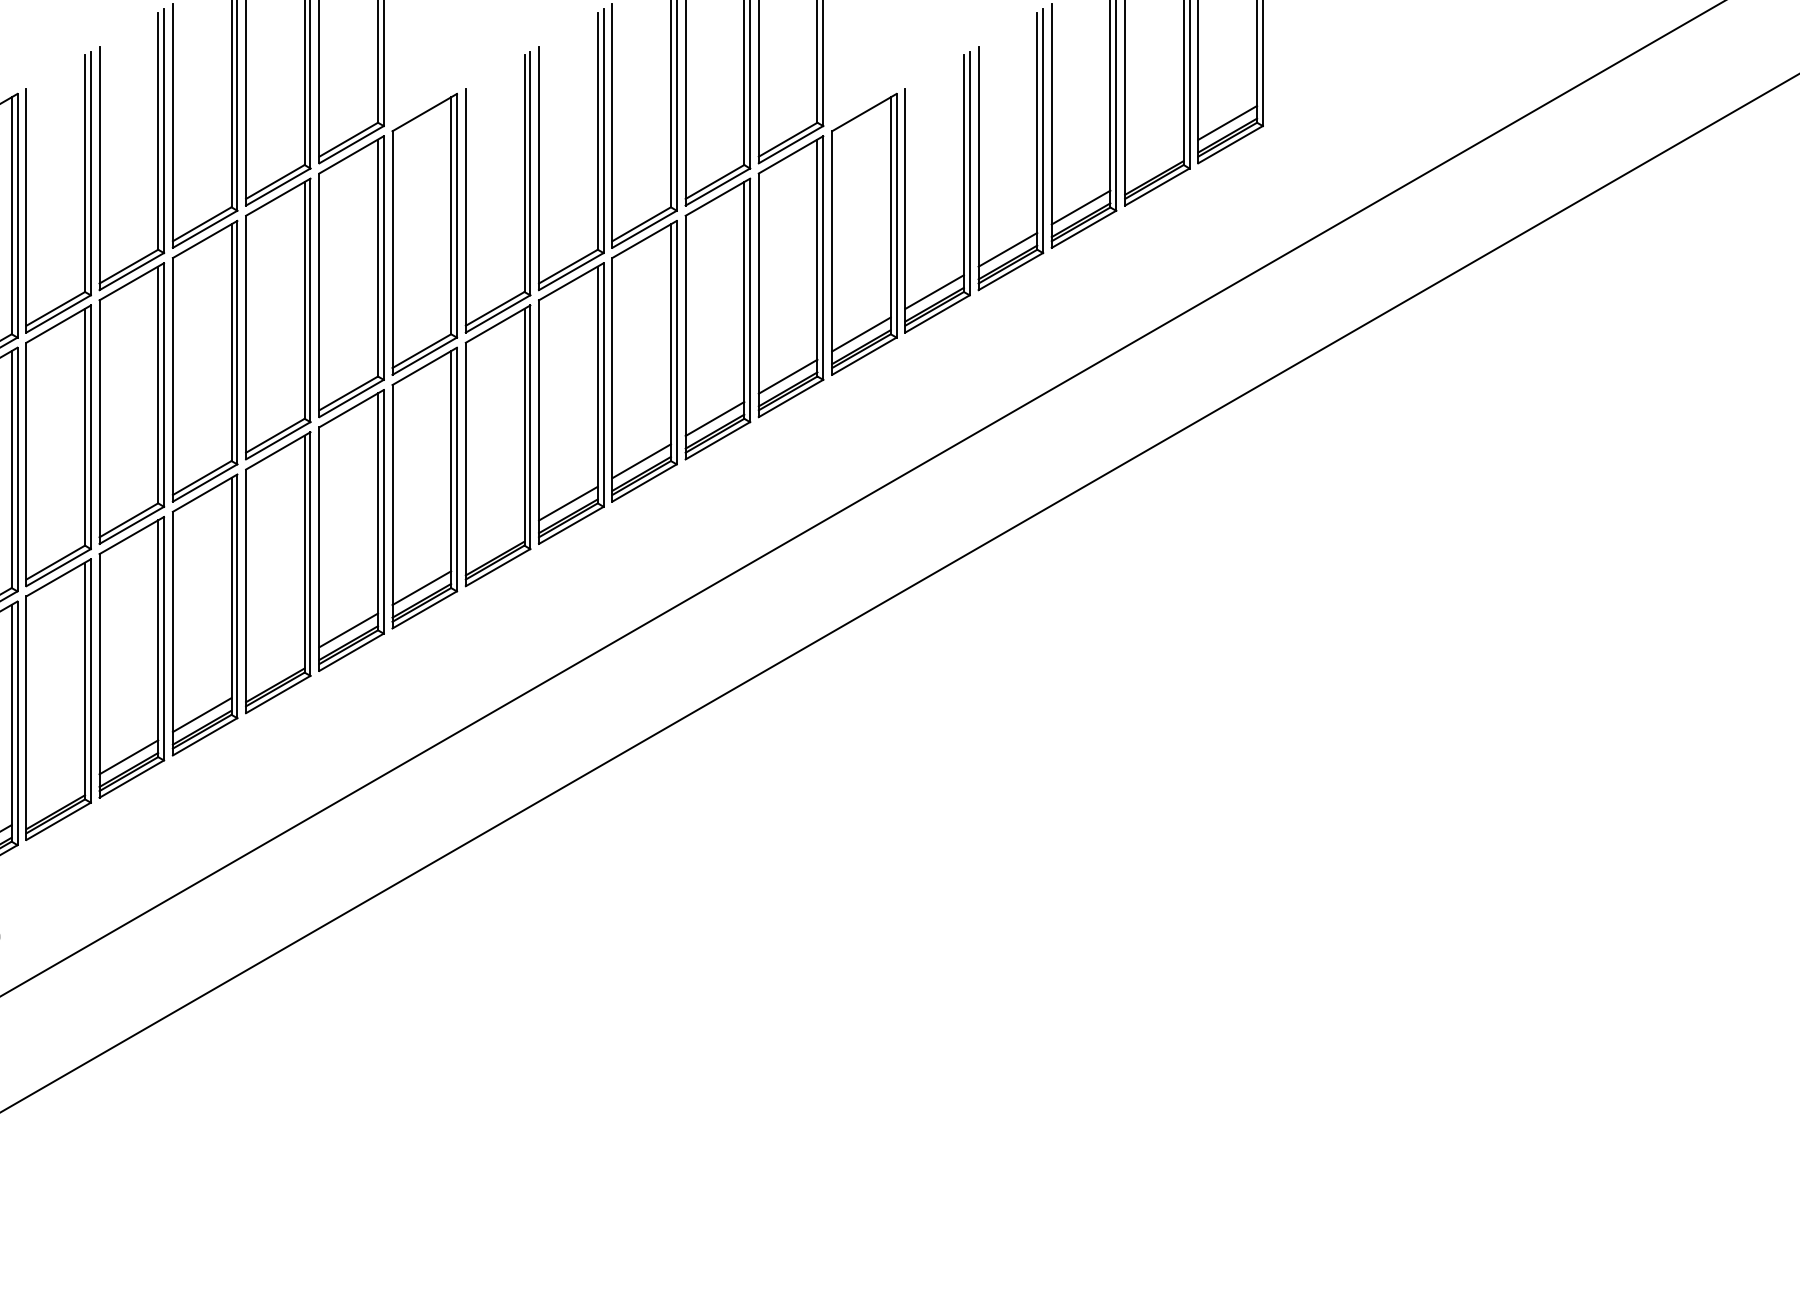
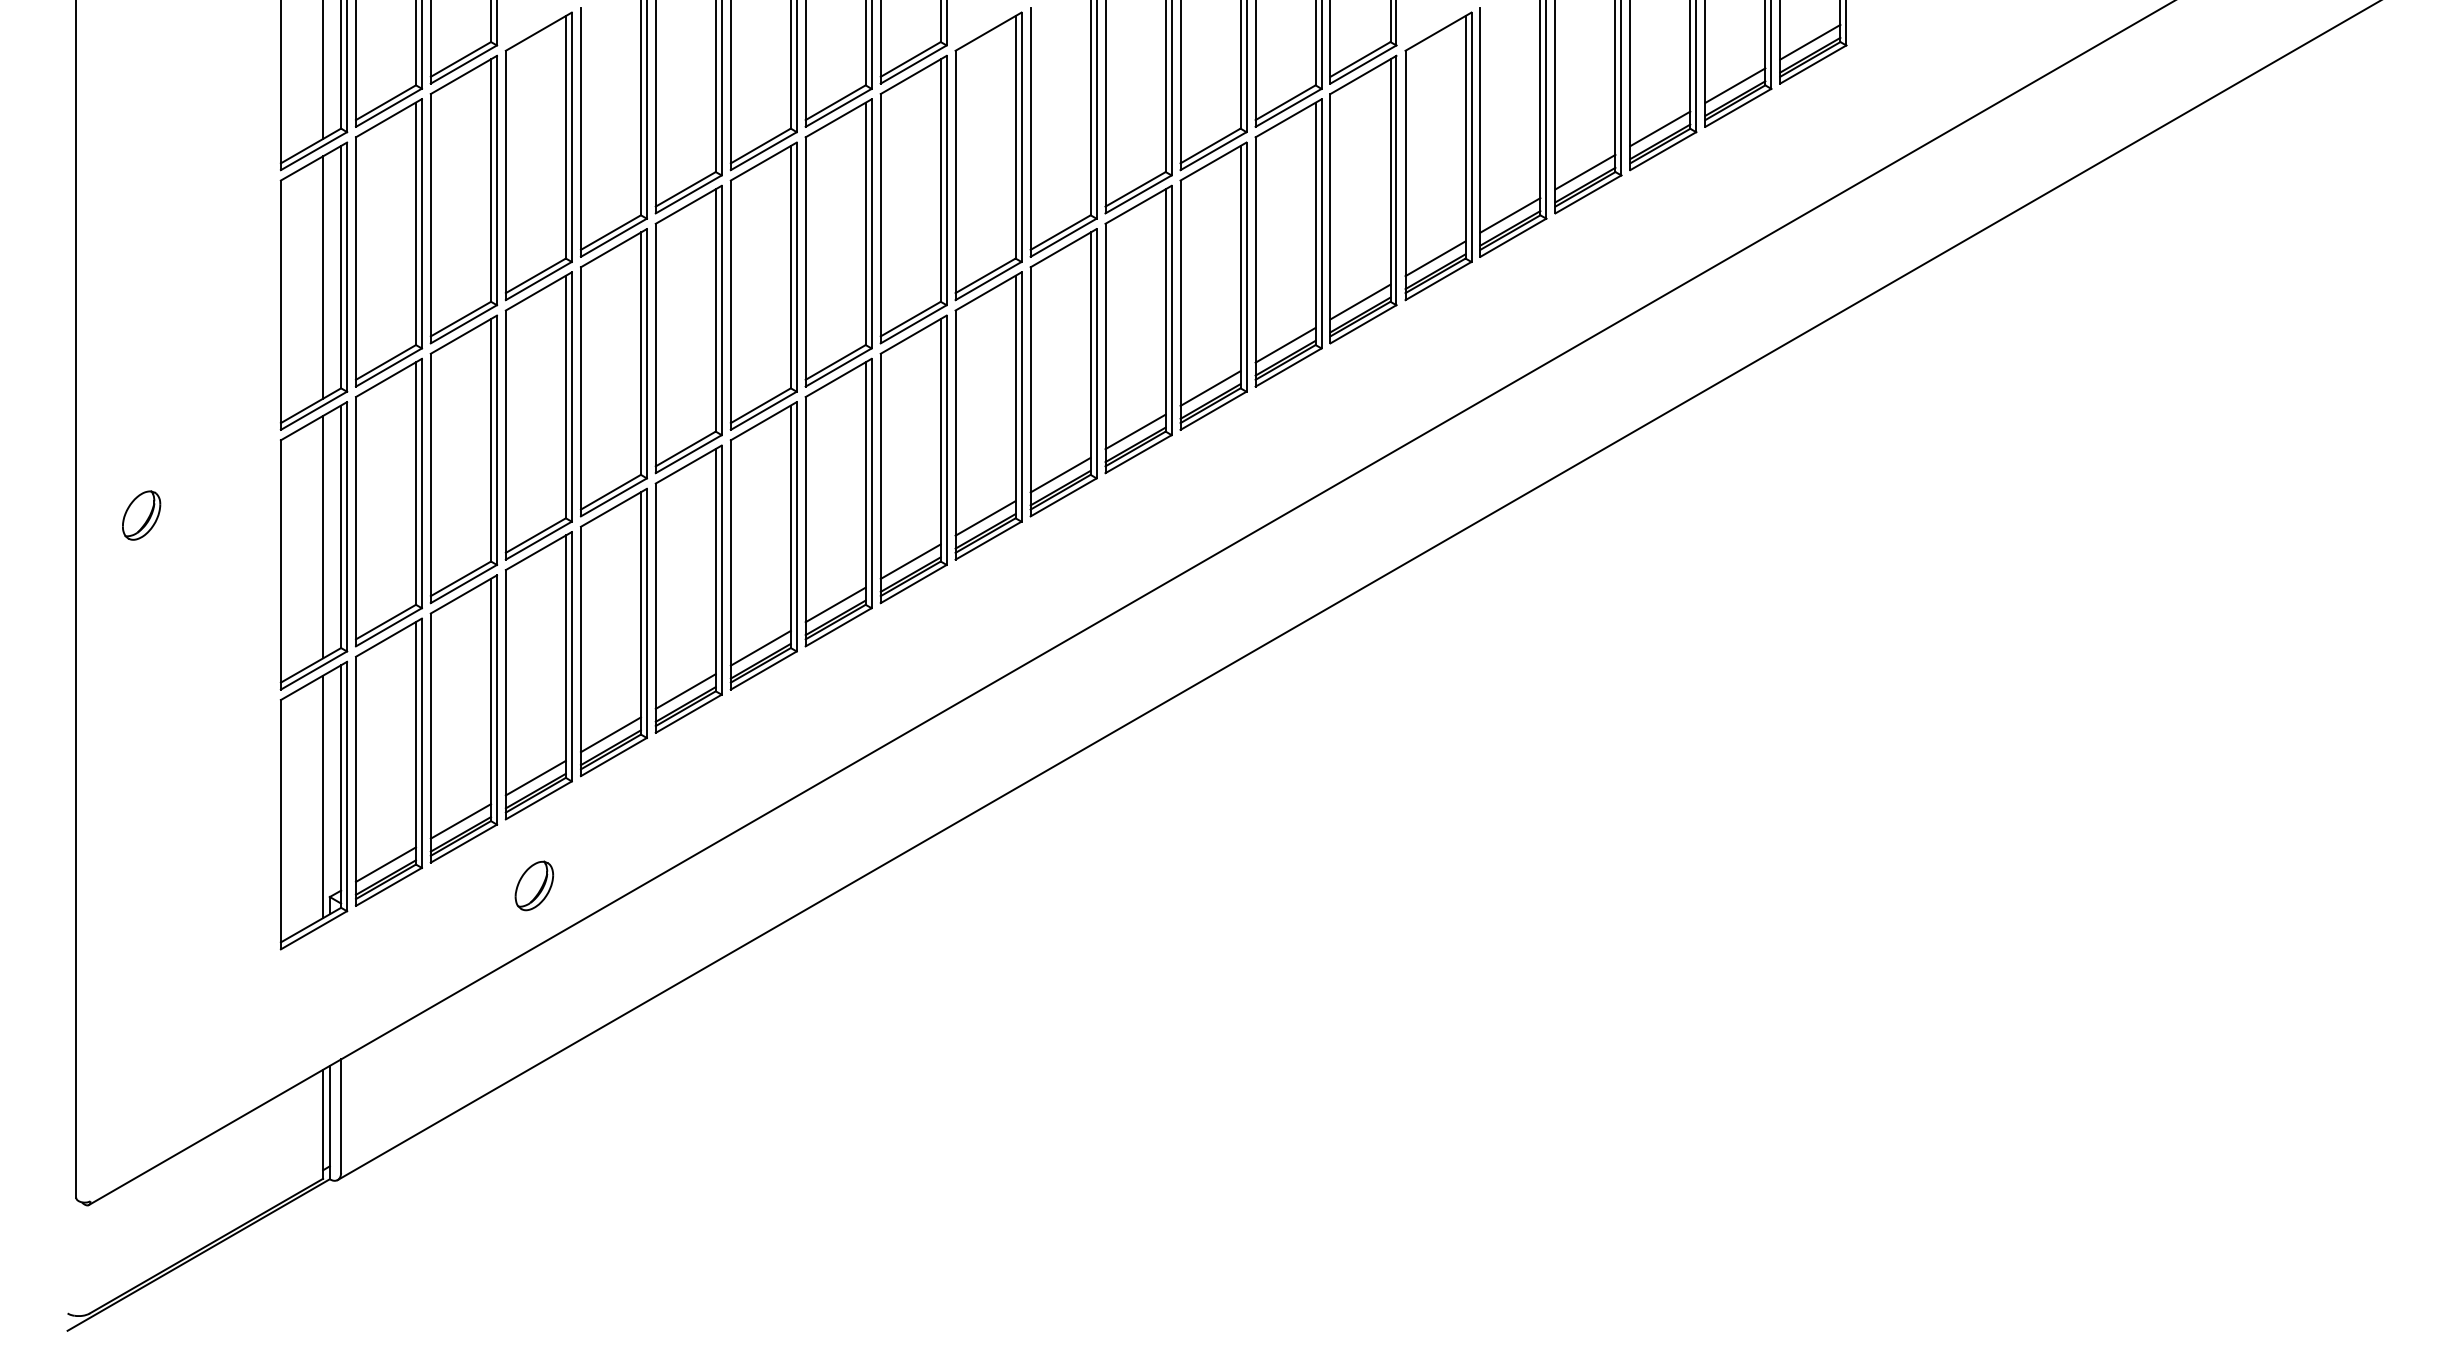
line: (1154, 165) -> (1735, 85), added
line: (495, 545) -> (1060, 474), added
line: (275, 672) -> (835, 604), added
line: (55, 799) -> (610, 734), added

